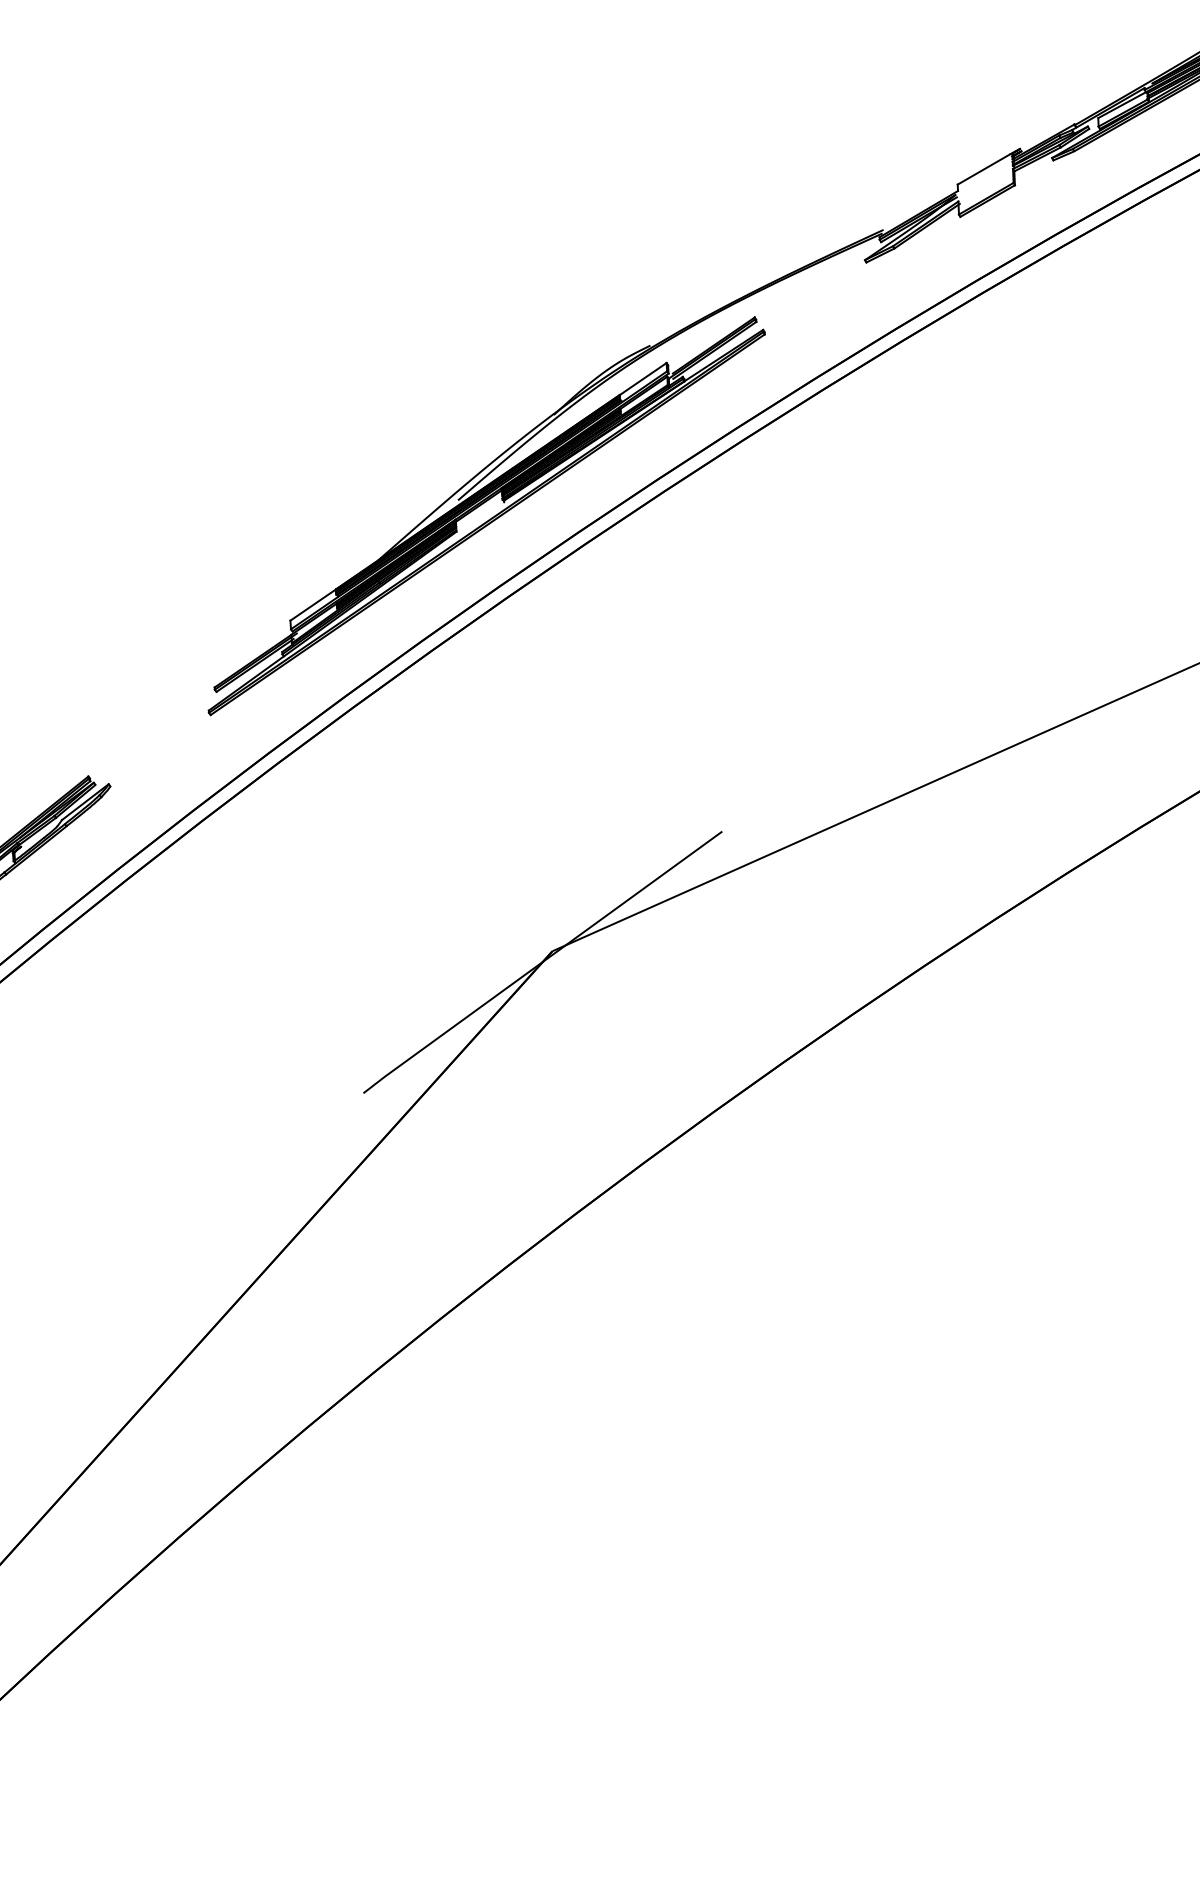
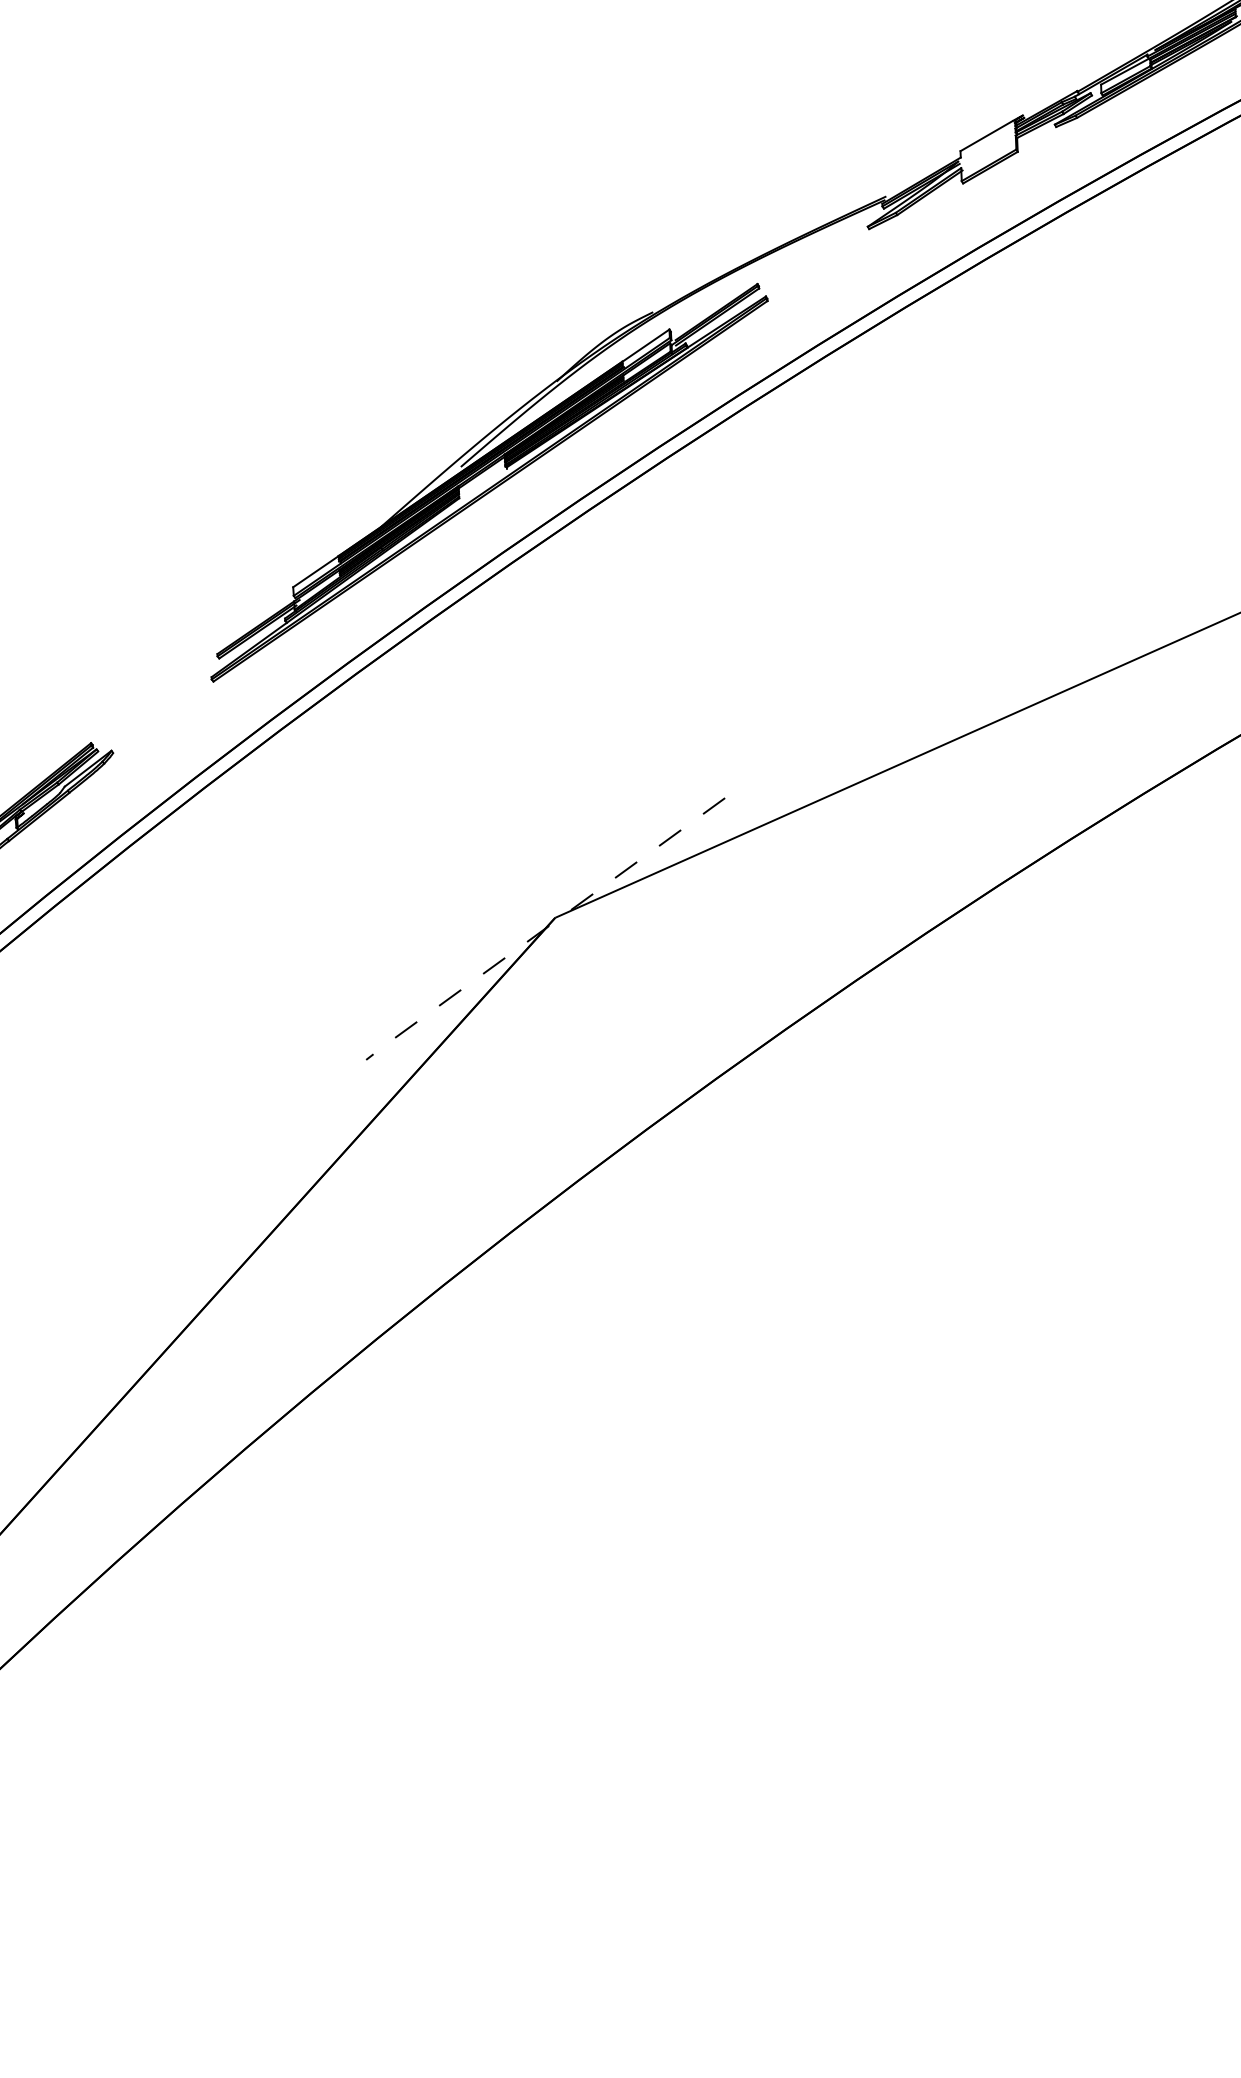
line: (541, 962) -> (544, 929), solid -> dashed

